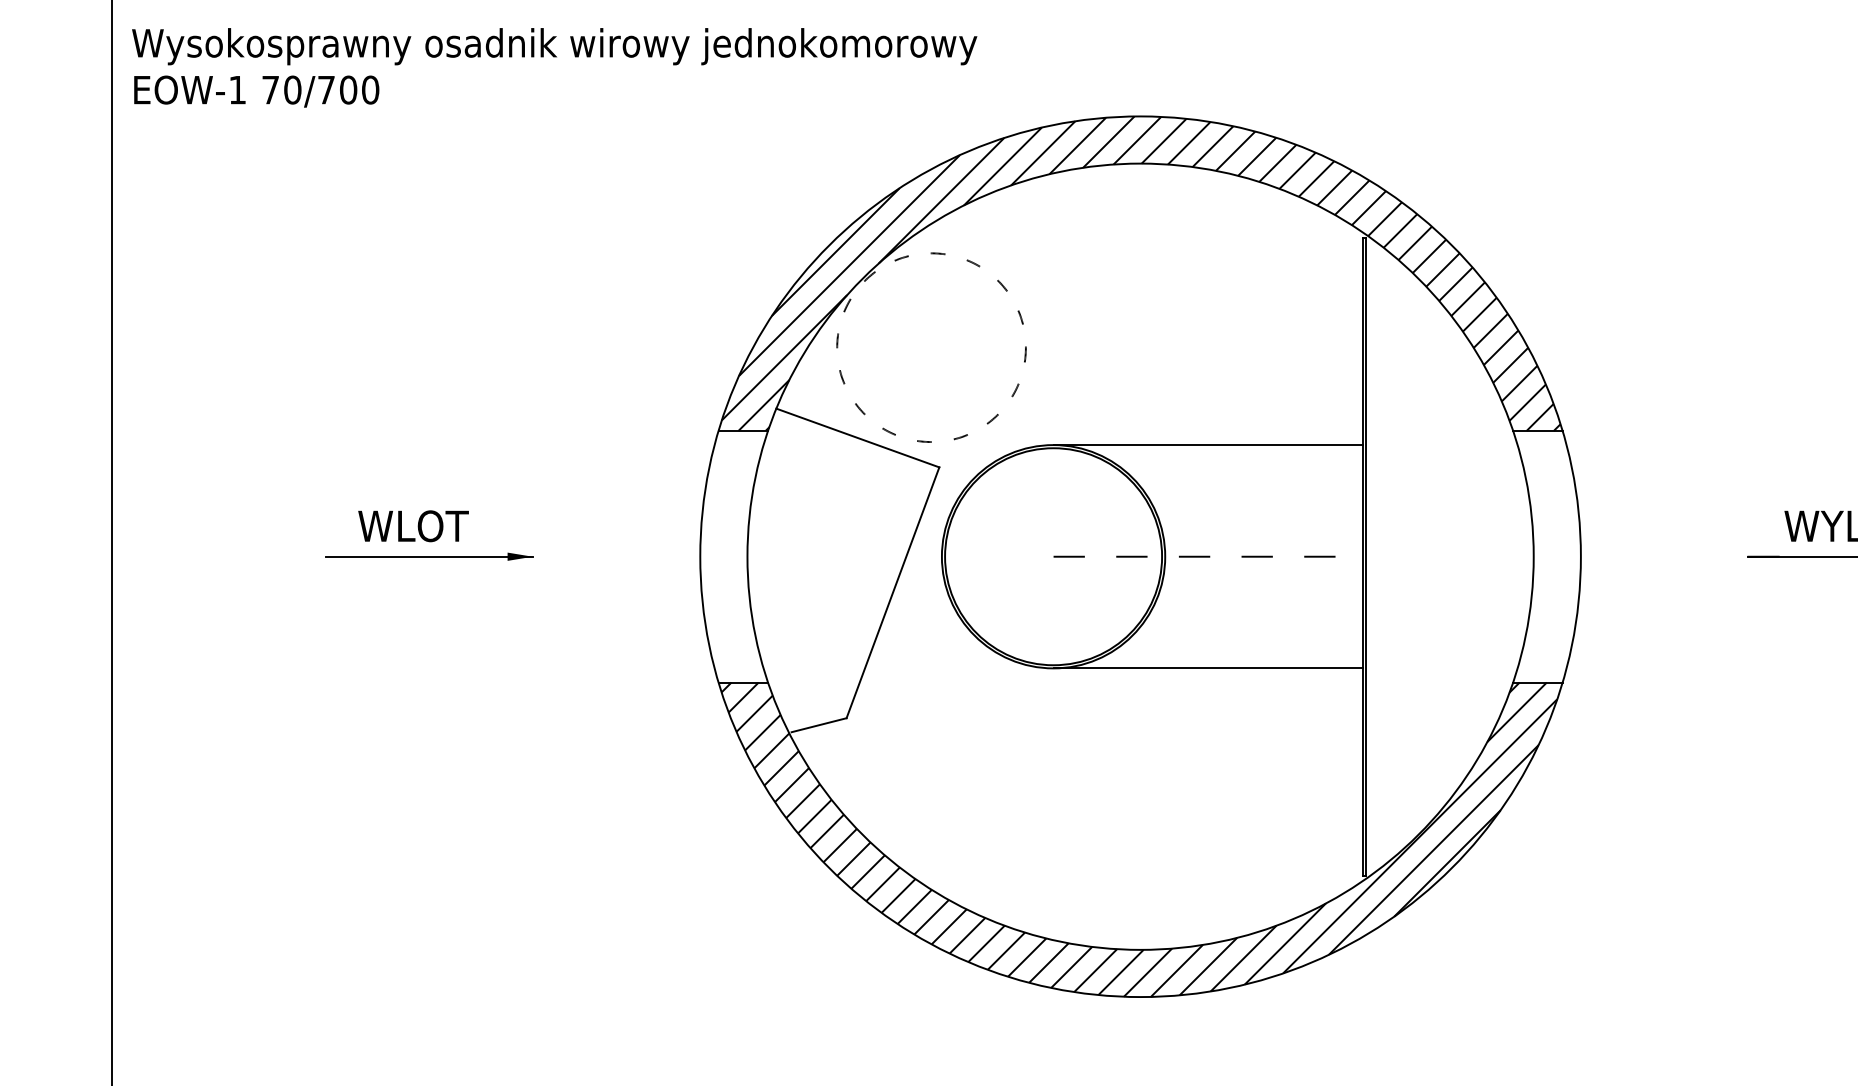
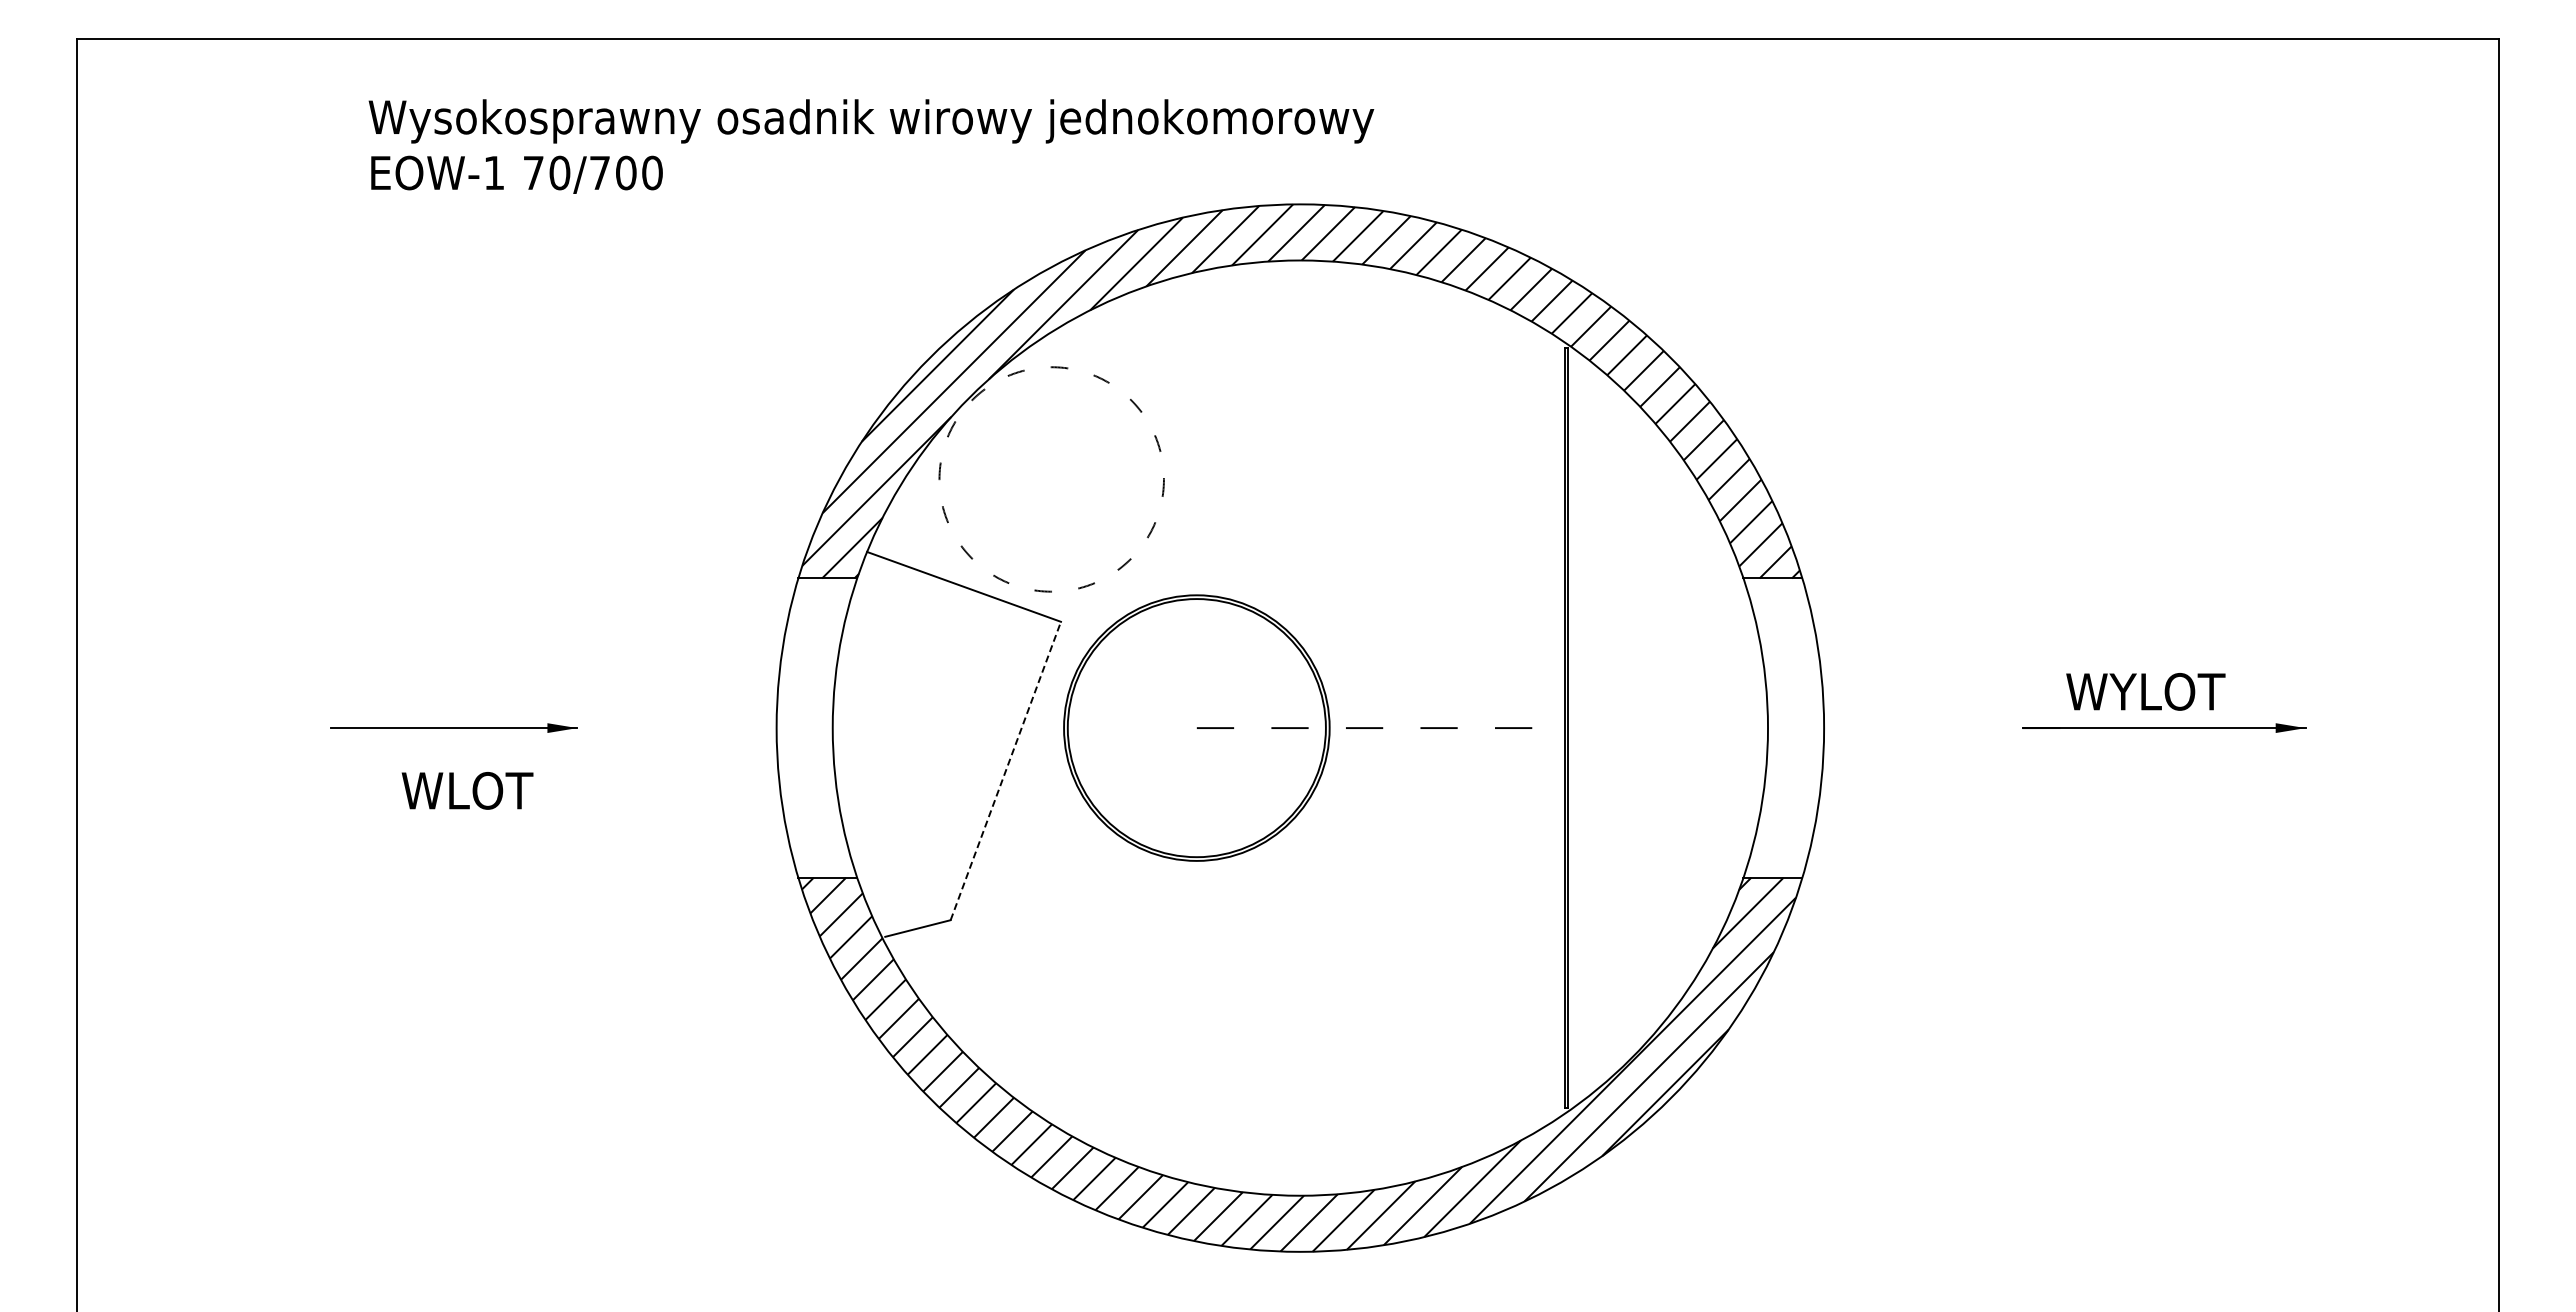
text: (554, 67) -> (871, 146), moved
line: (1207, 445) -> (1380, 595), removed
text: (413, 525) -> (467, 790), moved
line: (893, 592) -> (1006, 770), solid -> dashed
line: (1207, 668) -> (1380, 860), removed

